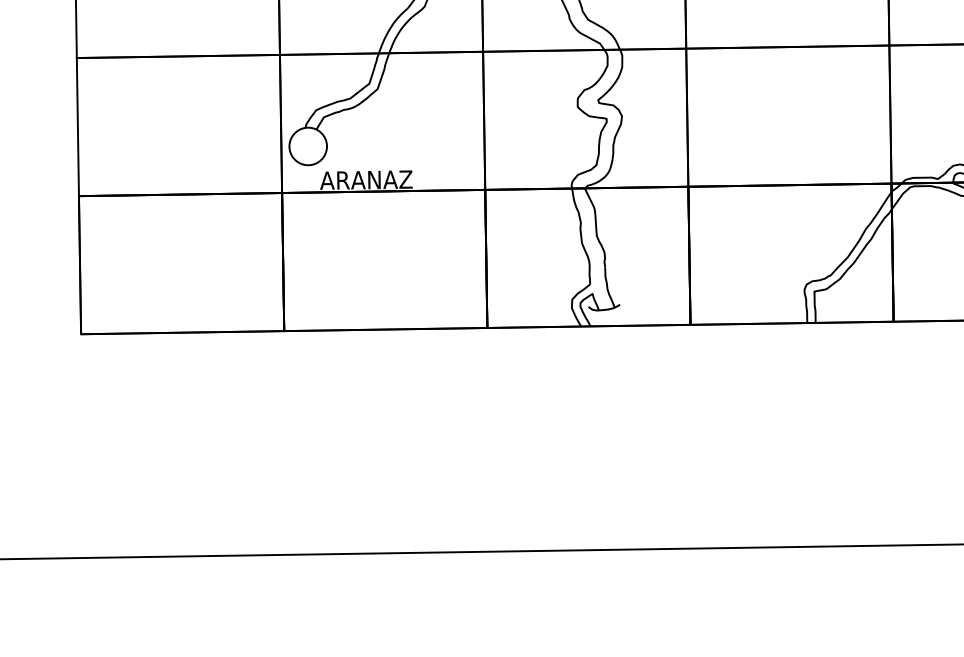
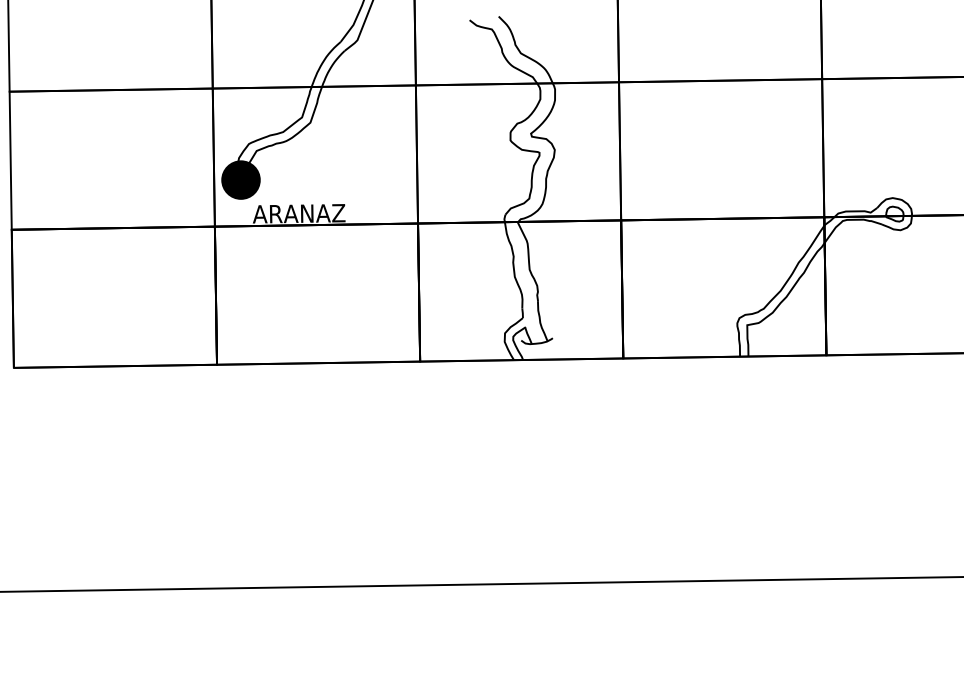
fill: (307, 145) -> (240, 179), added
fill: (307, 145) -> (240, 179), added

